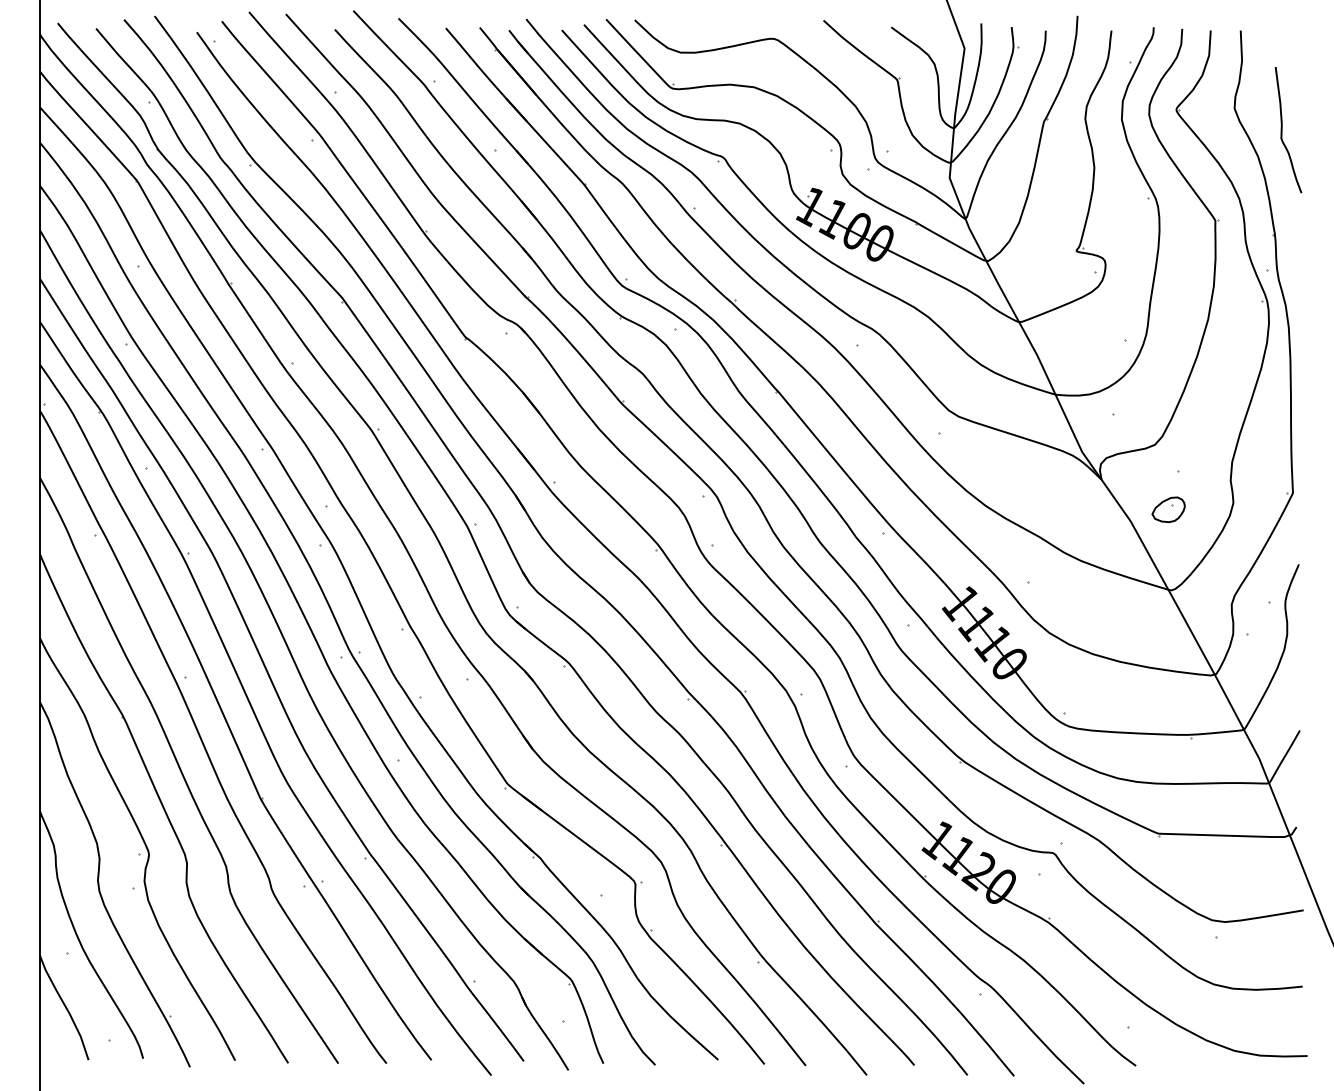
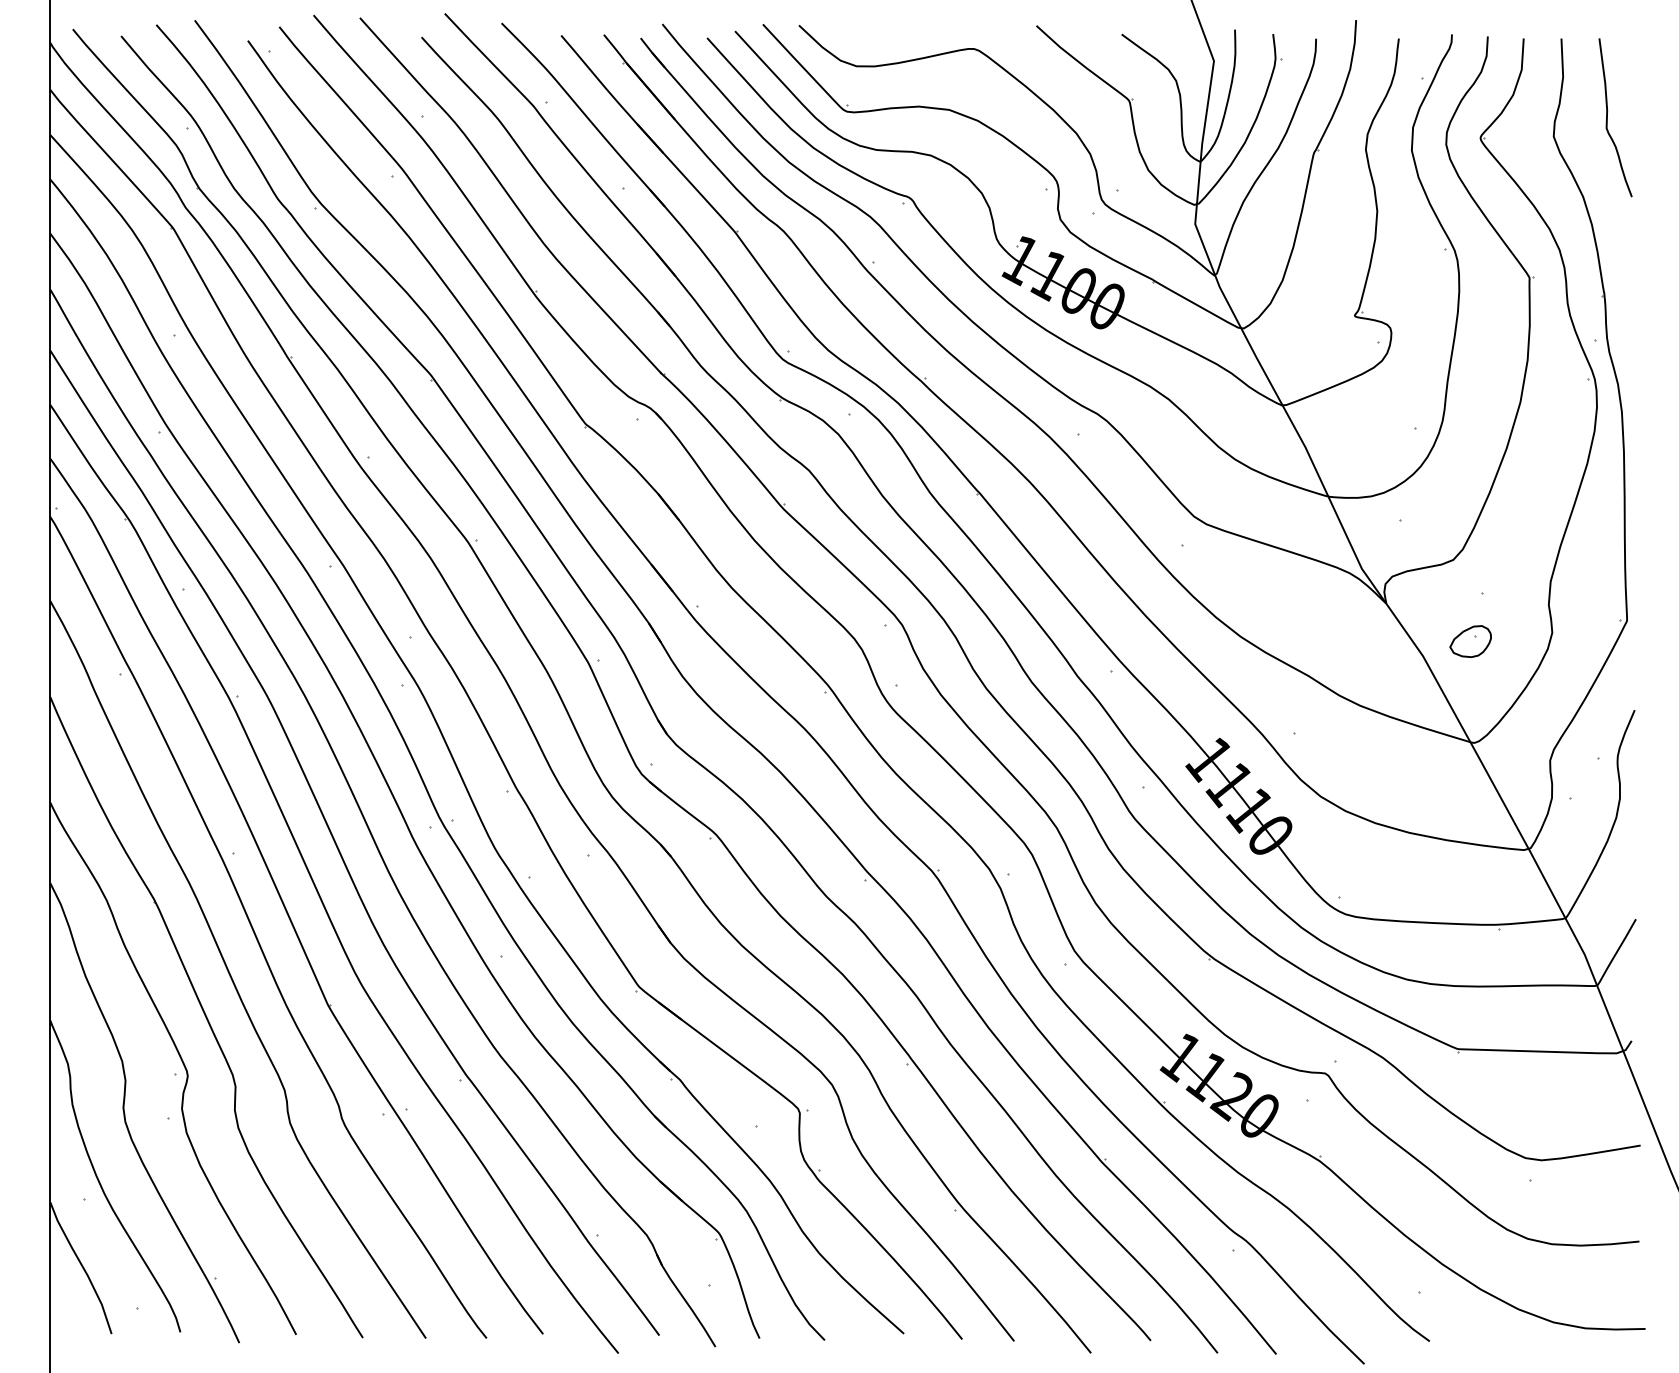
curve: (1282, 129) -> (1607, 117), moved

